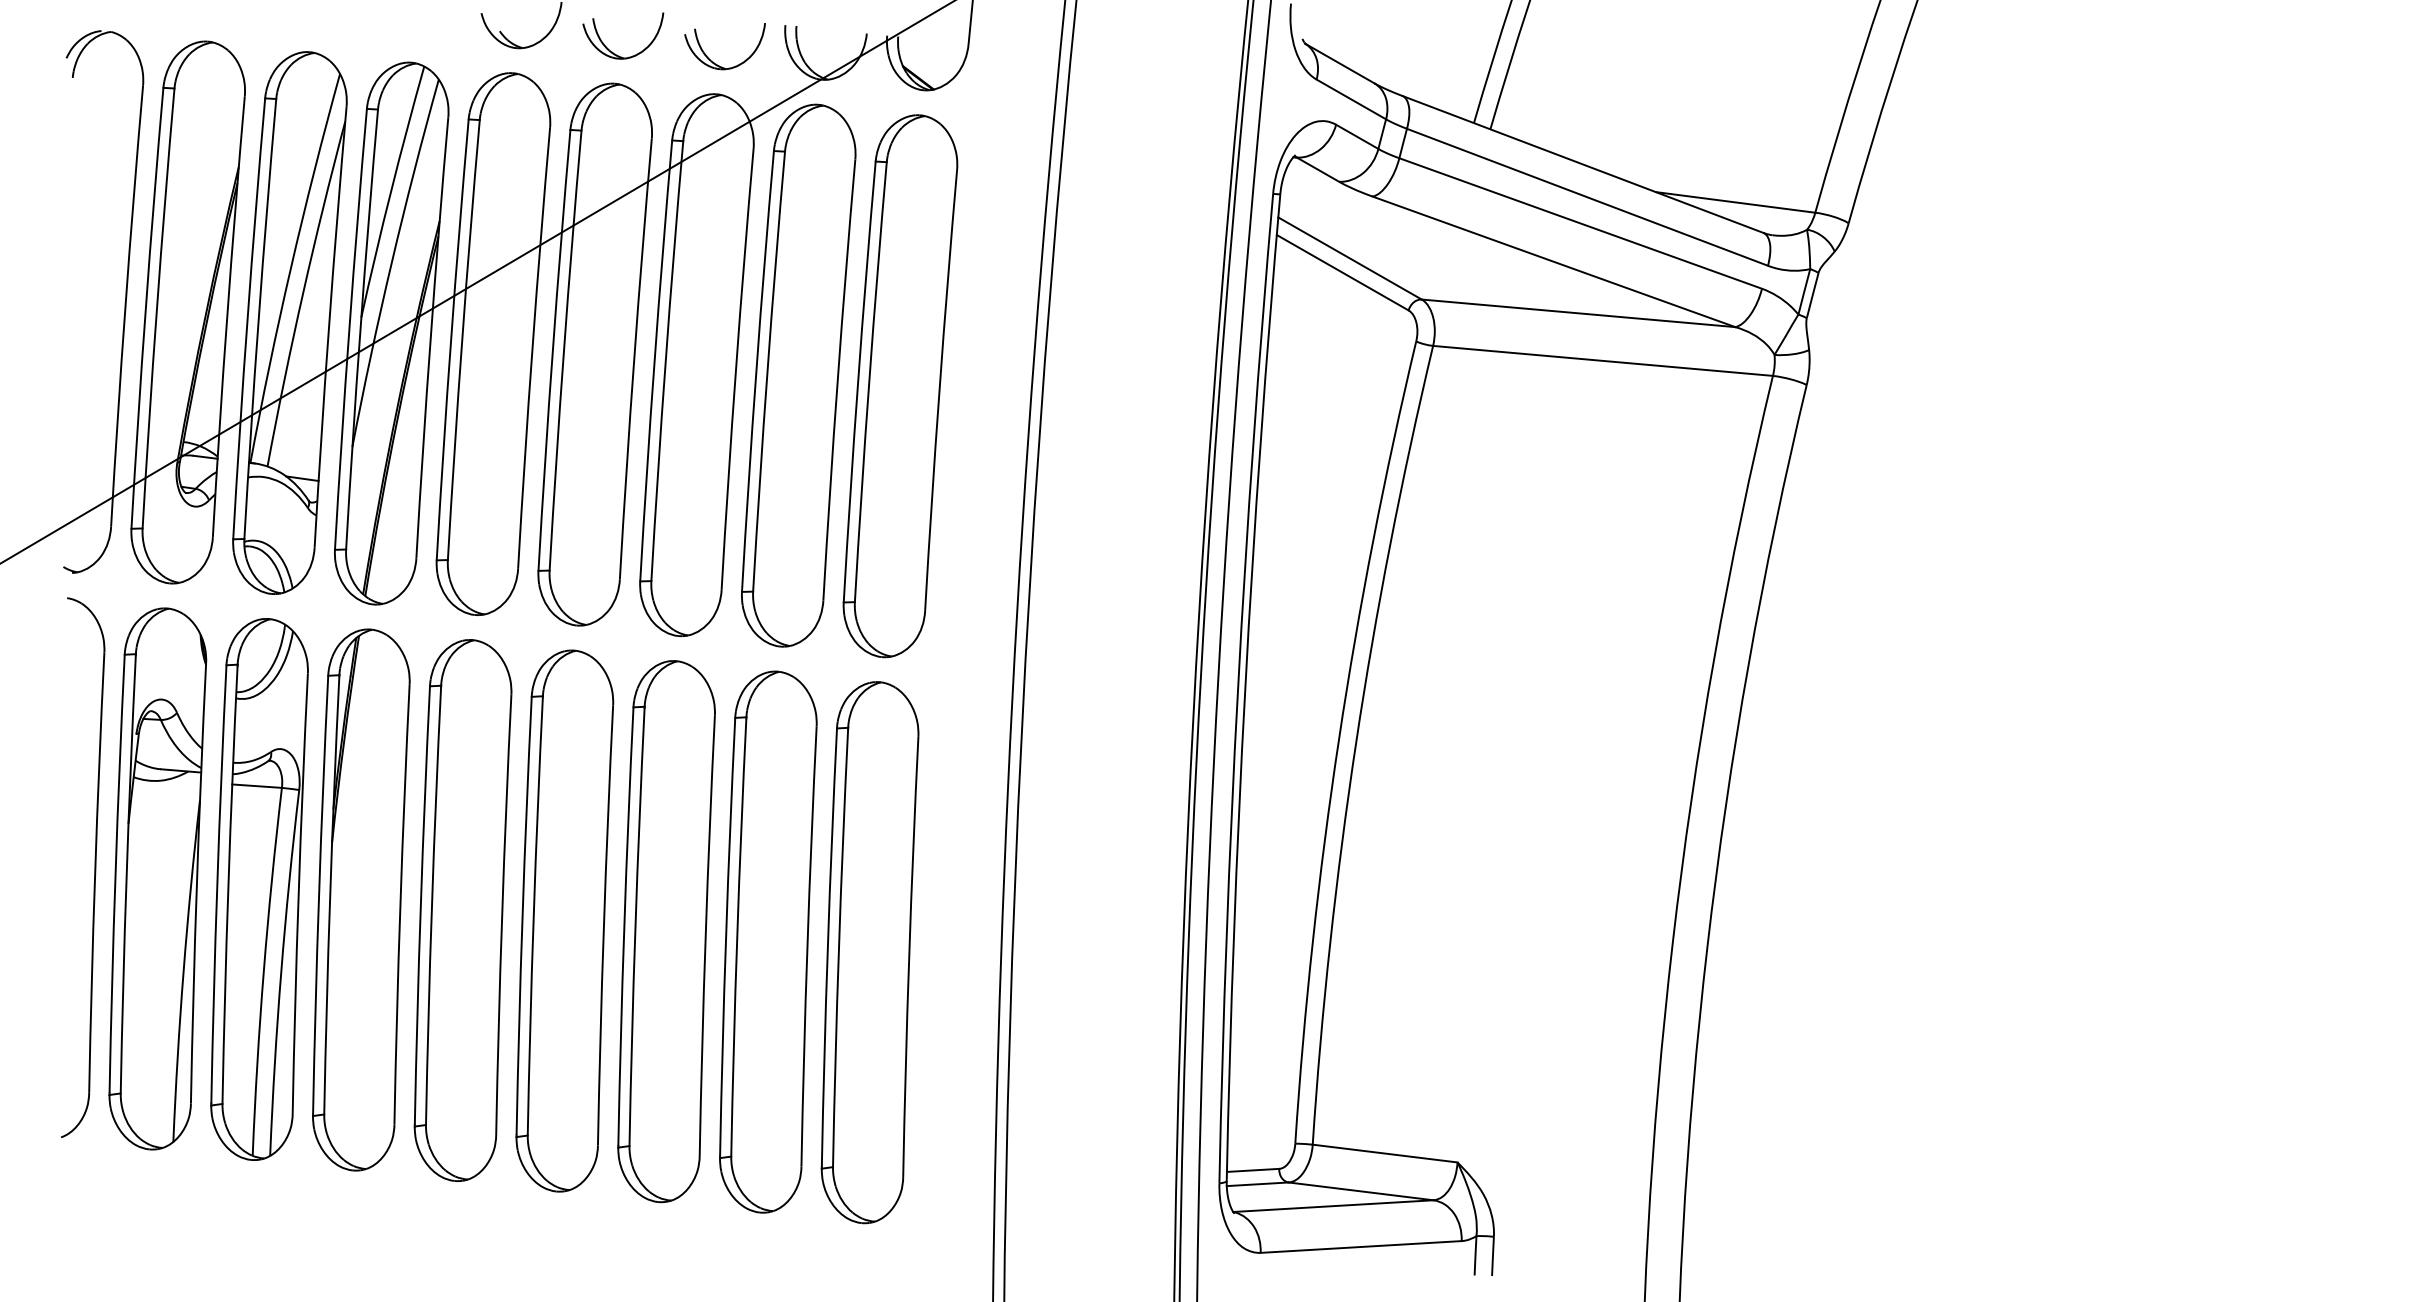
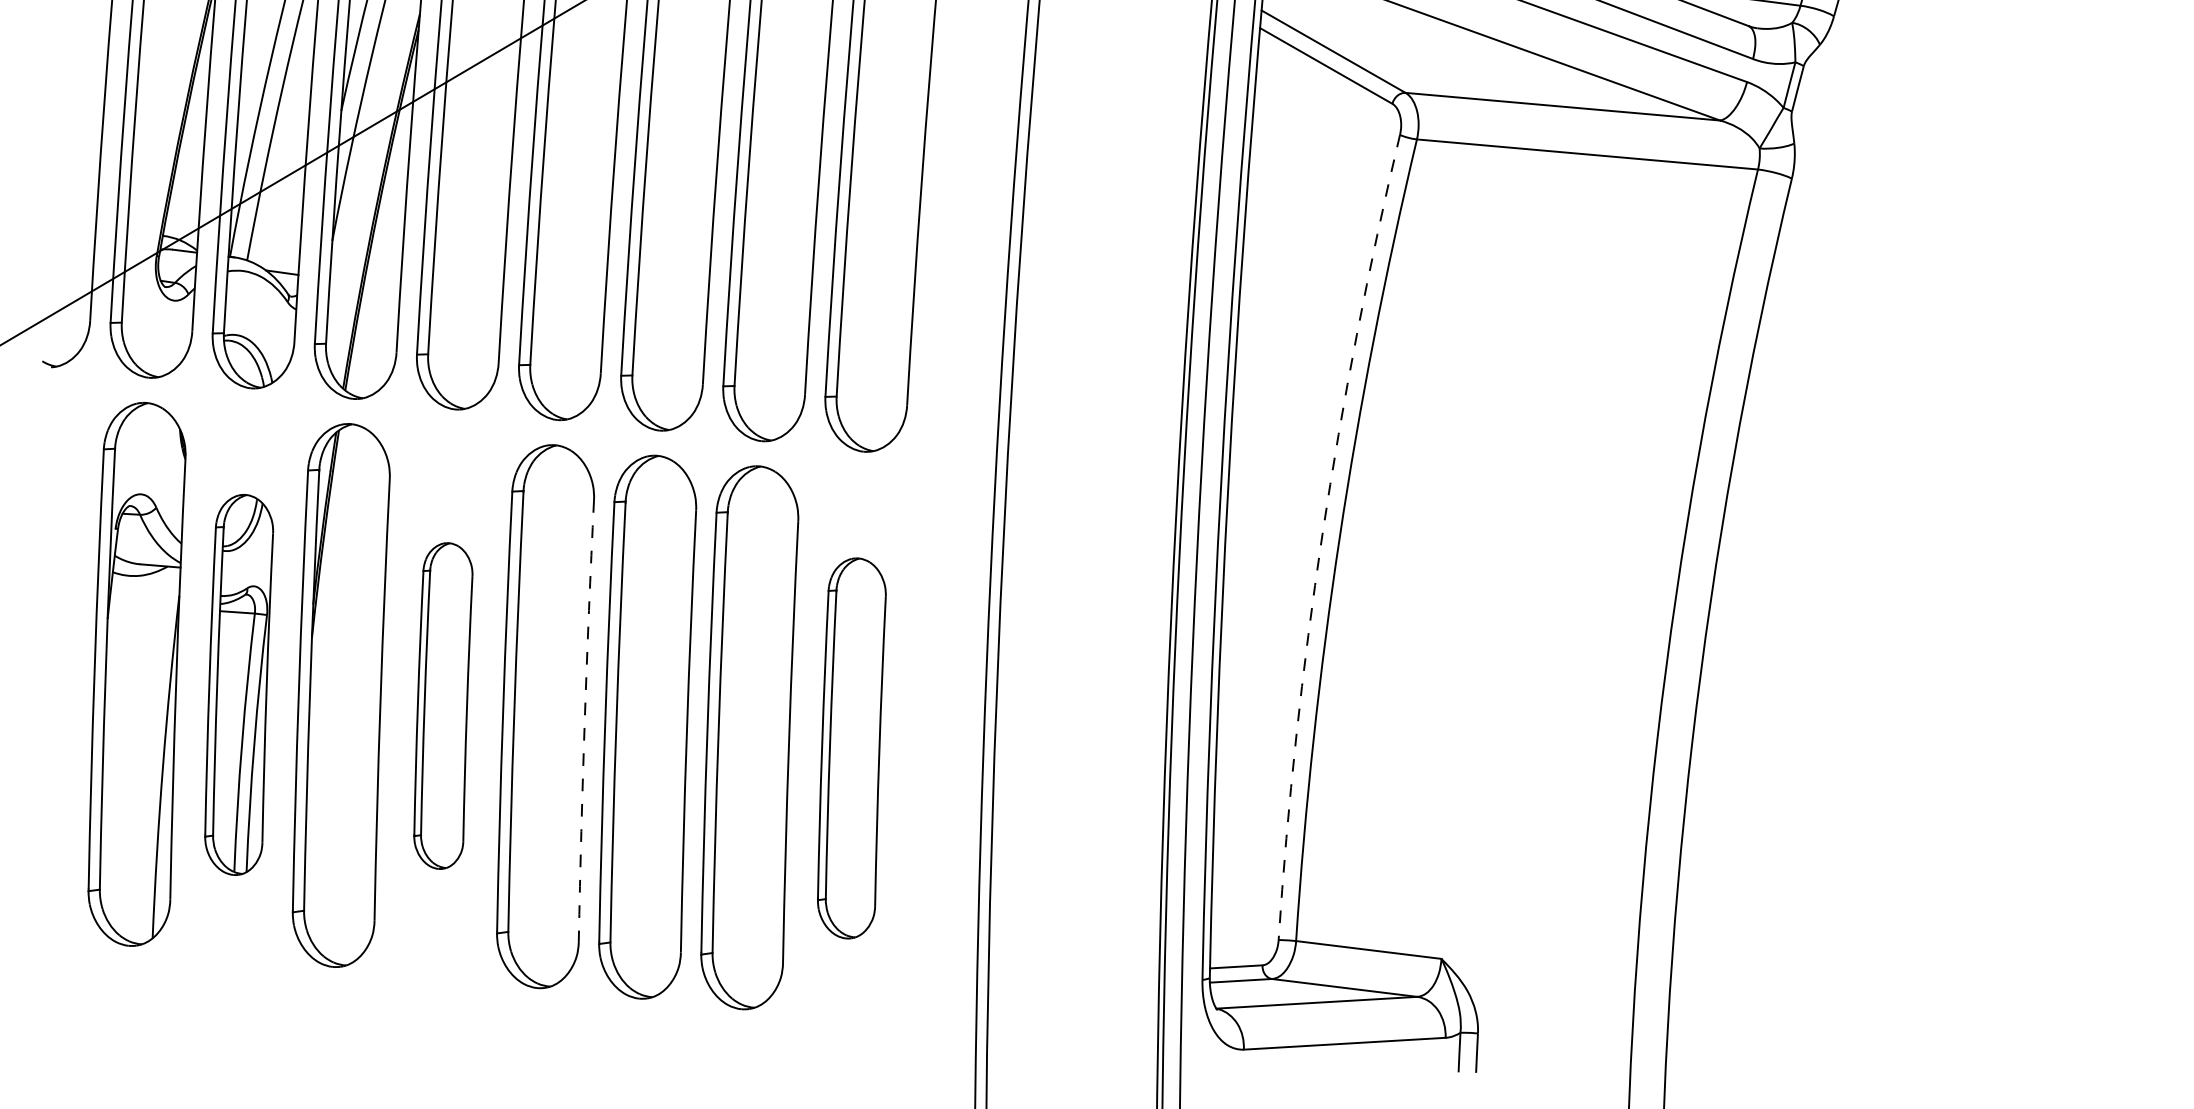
arc: (1338, 739) -> (1321, 534), solid -> dashed
part: (94, 867) -> (73, 662), removed
part: (259, 889) -> (239, 684), size x0.7
part: (462, 910) -> (442, 706), size x0.6
arc: (603, 925) -> (584, 721), solid -> dashed
part: (869, 952) -> (851, 748), size x0.7

